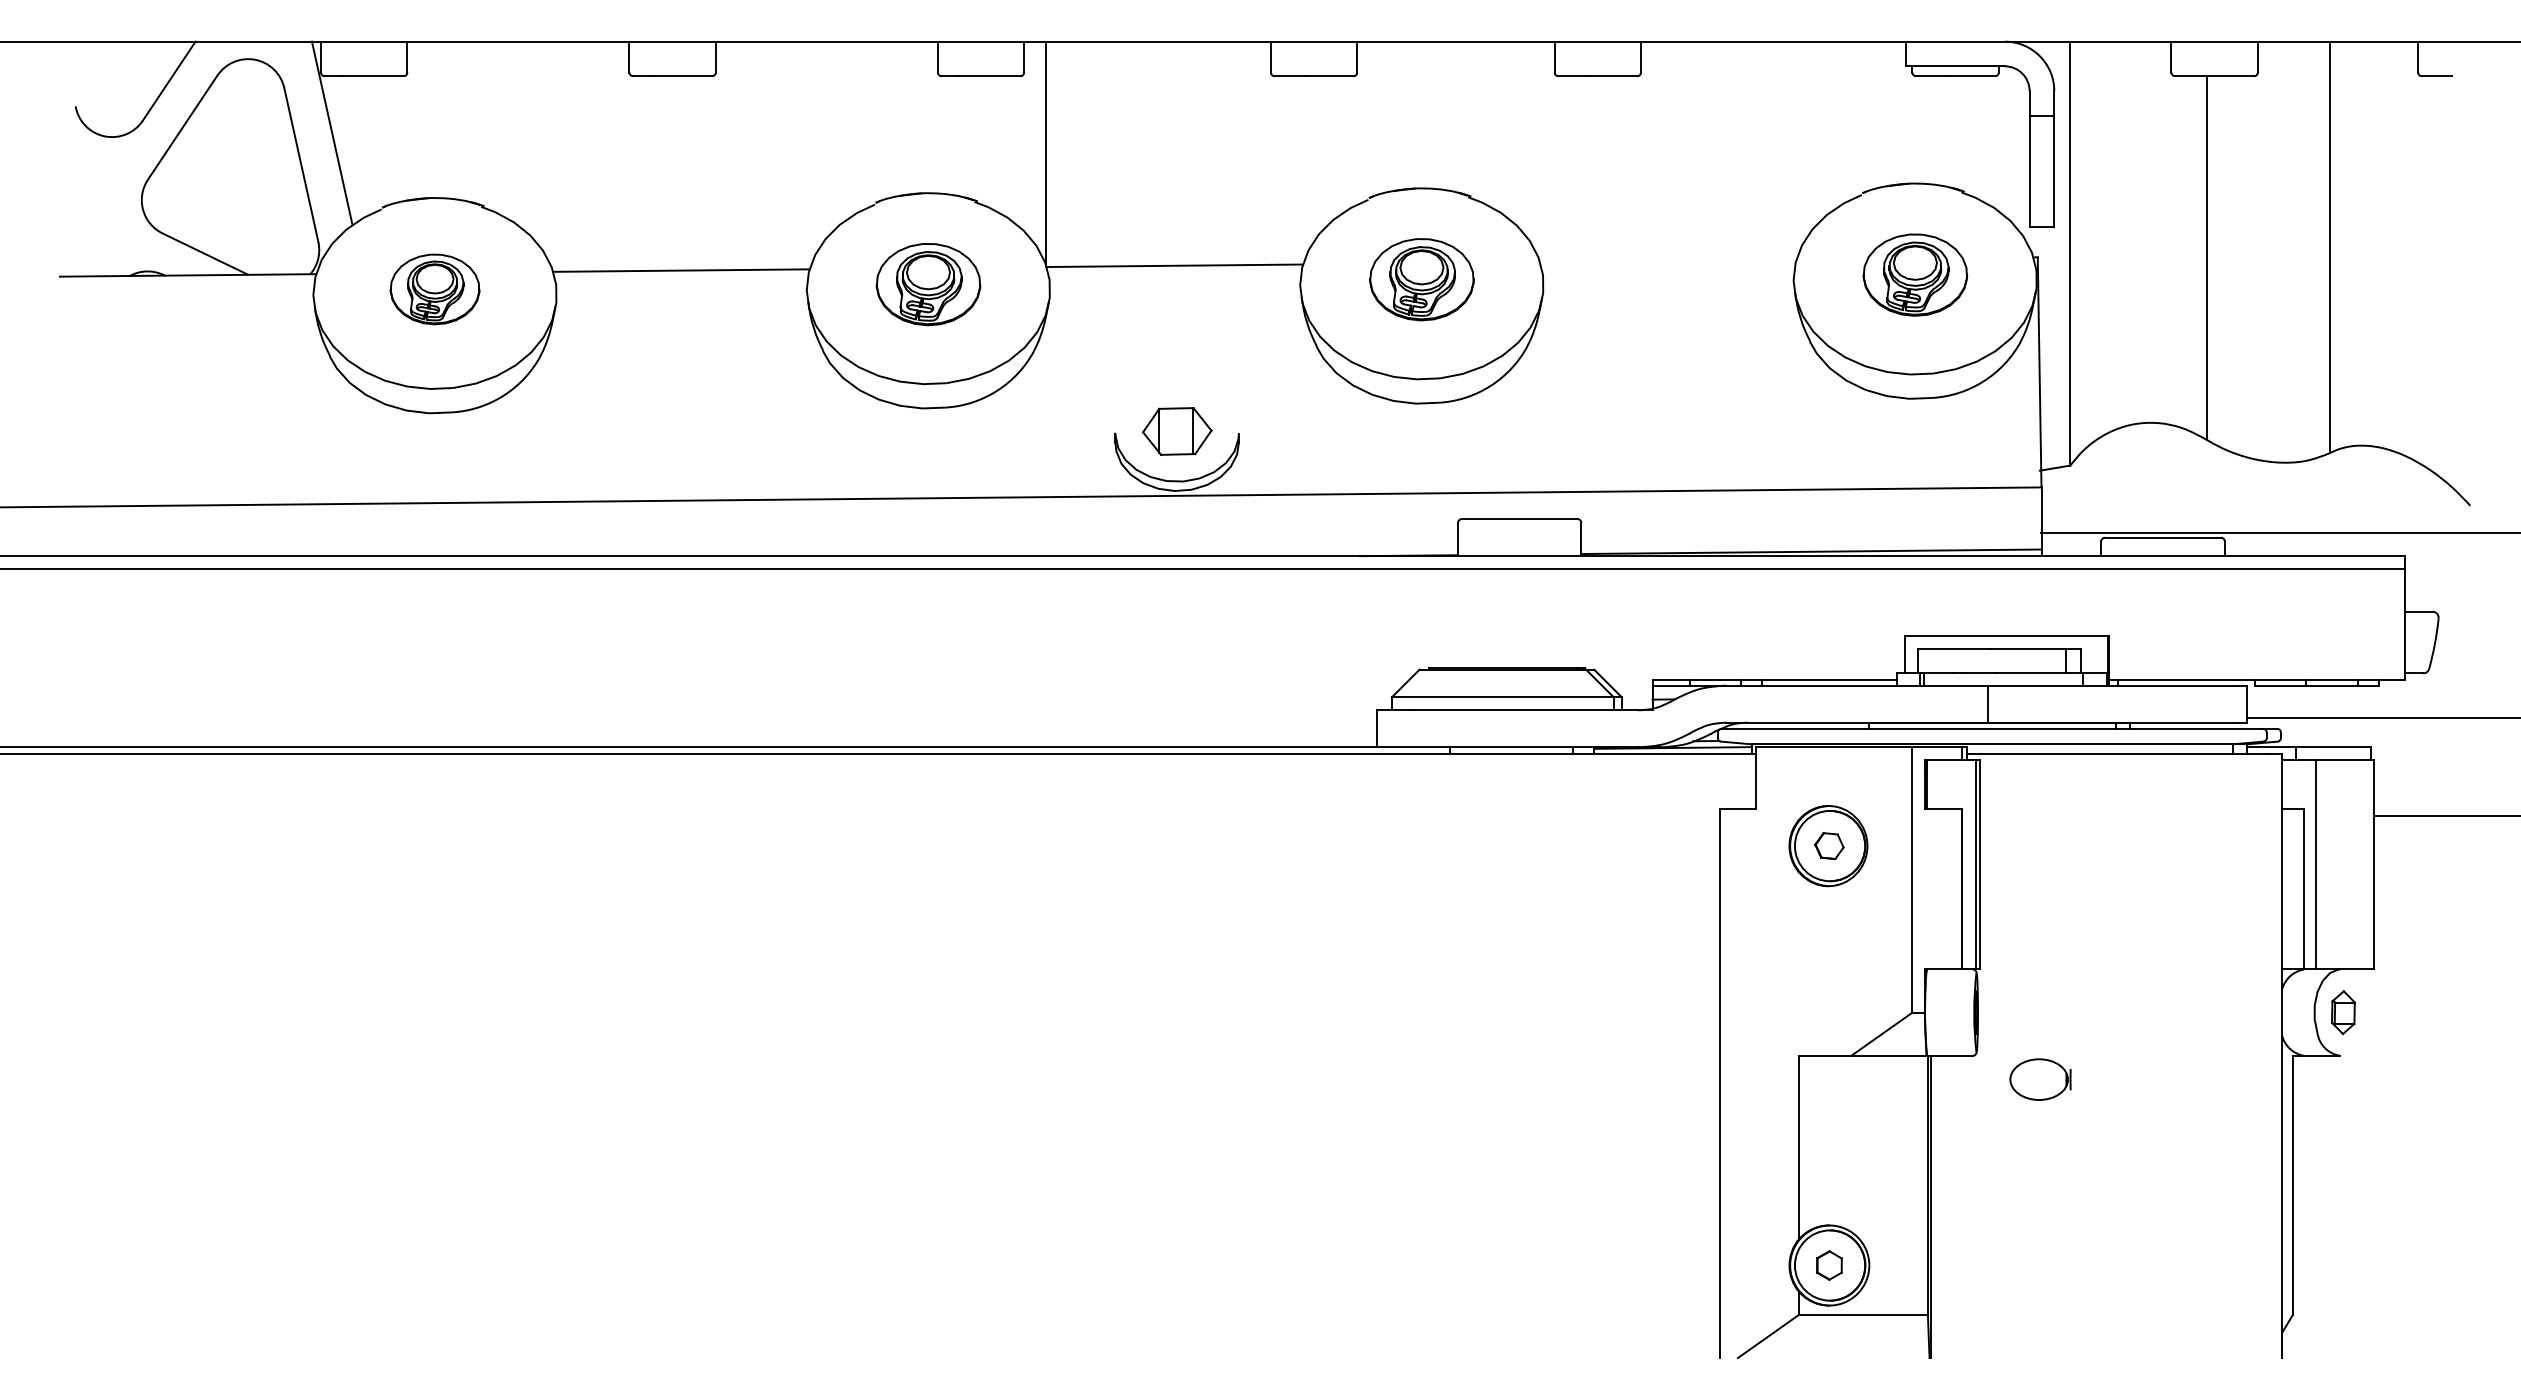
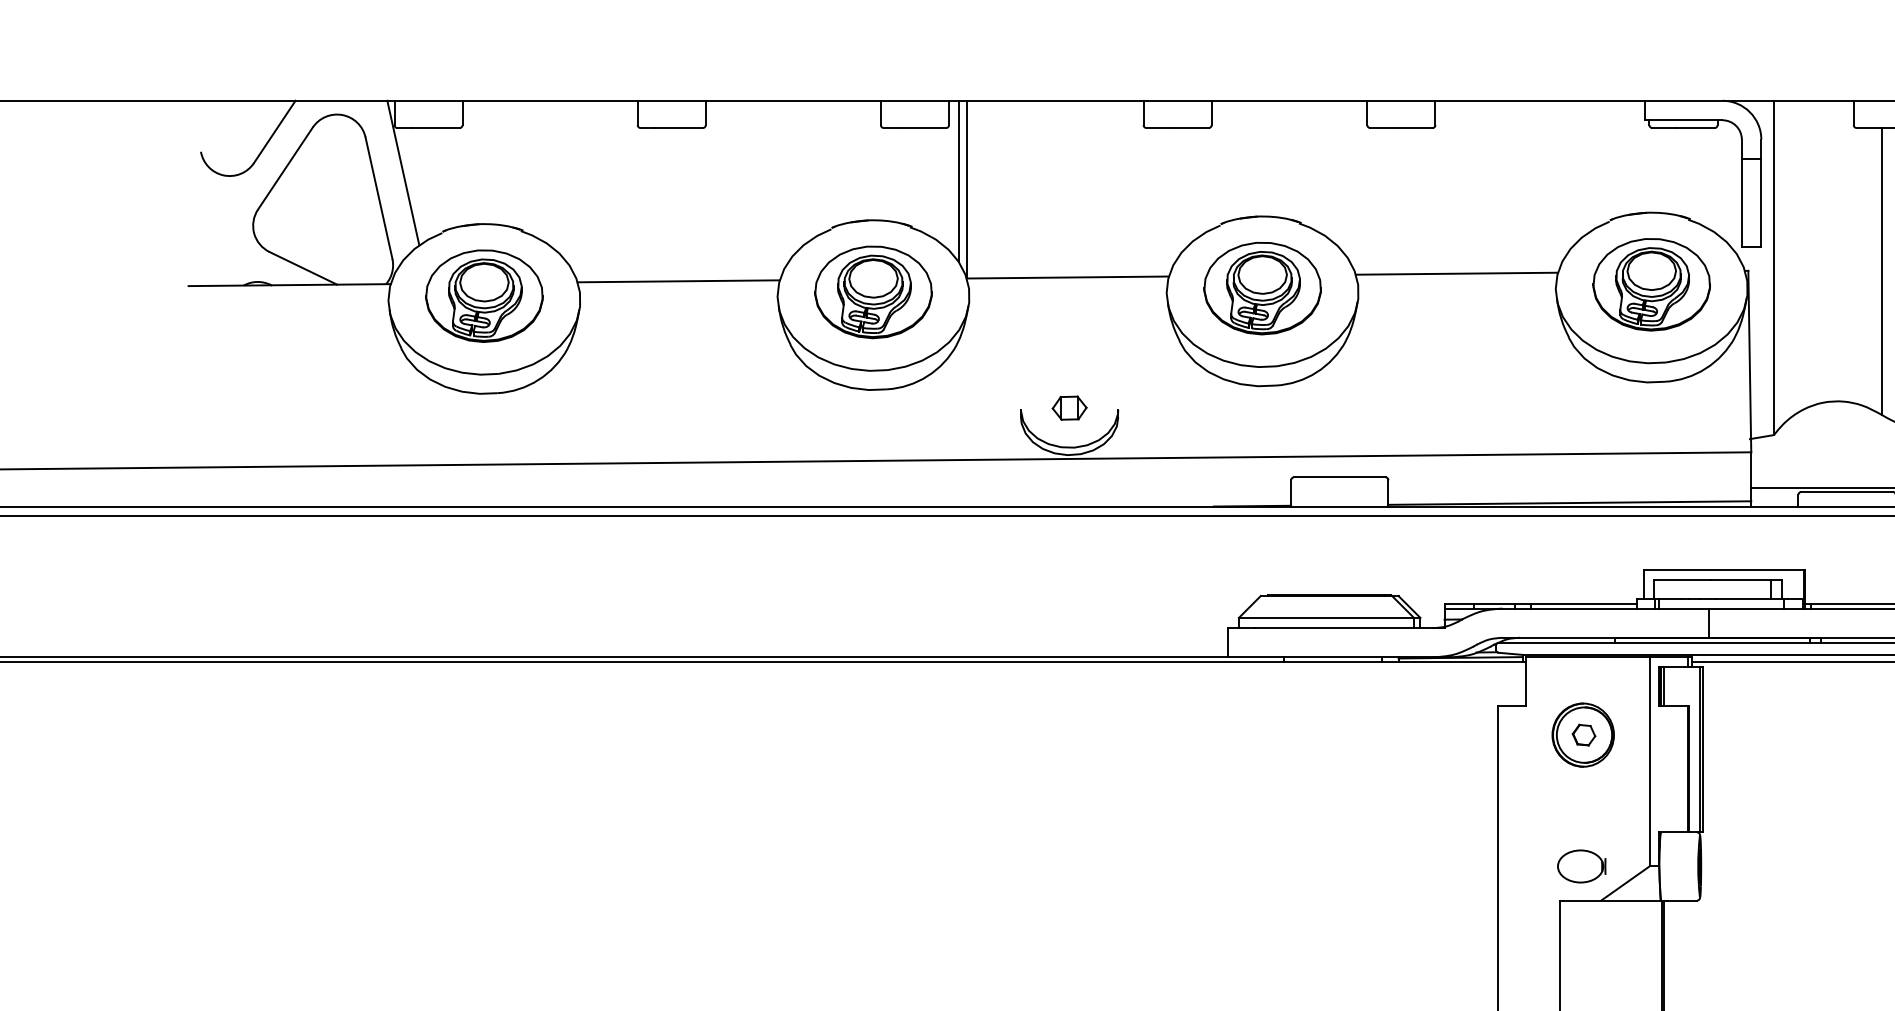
line: (1036, 143) -> (958, 181), added
line: (1668, 260) -> (1457, 273), added
part: (1915, 275) -> (1651, 285), size x1.43
part: (1421, 279) -> (1262, 288), size x1.43
part: (928, 284) -> (873, 292), size x1.43
part: (434, 289) -> (483, 296), size x1.67
part: (1176, 431) -> (1069, 408), size x0.62
line: (1931, 784) -> (1664, 686), added
part: (2040, 1079) -> (1581, 866), moved

